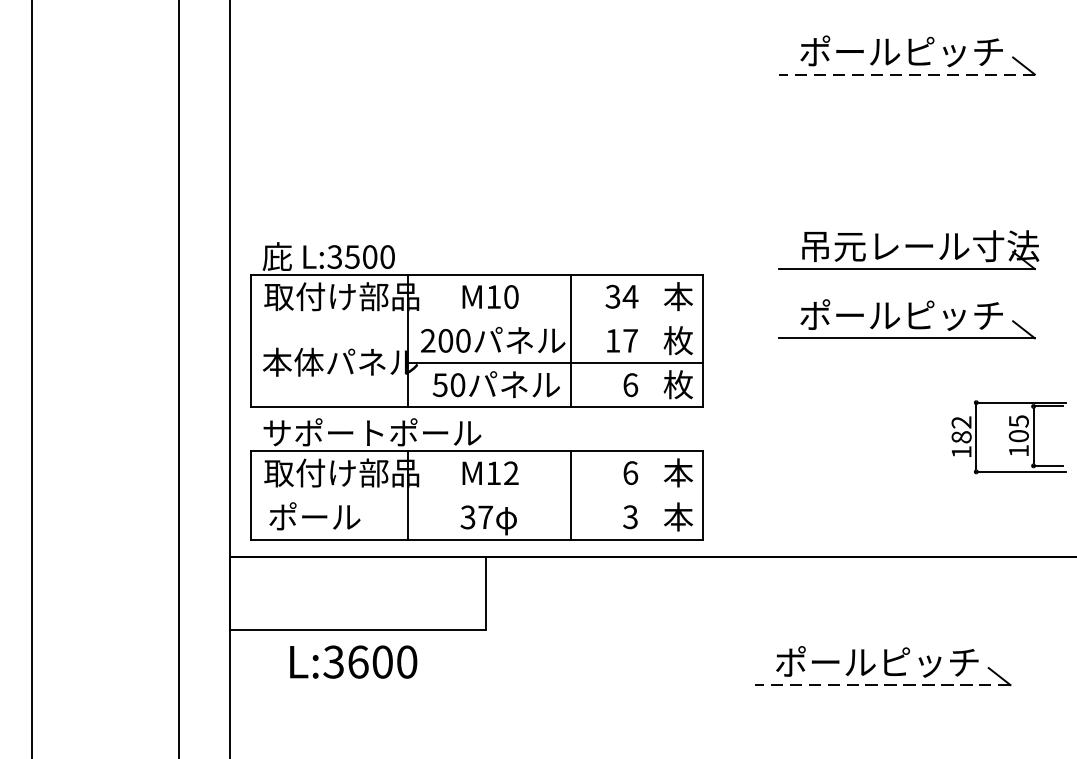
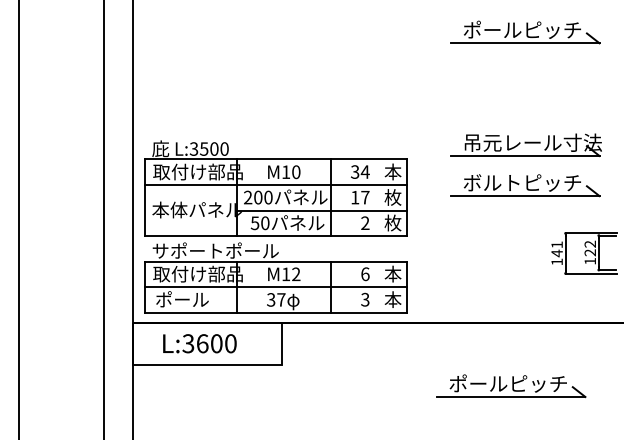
line: (905, 74) -> (524, 43), dashed -> solid
text: (860, 314) -> (498, 182), ポールピッチ -> ボルトピッチ
line: (477, 319) -> (276, 185), added
text: (630, 385) -> (365, 223), 6 -> 2
text: (1019, 428) -> (590, 248), 105 -> 122
text: (960, 430) -> (556, 249), 182 -> 141
line: (477, 496) -> (276, 287), added
text: (352, 661) -> (199, 343), moved
line: (881, 685) -> (510, 397), dashed -> solid

